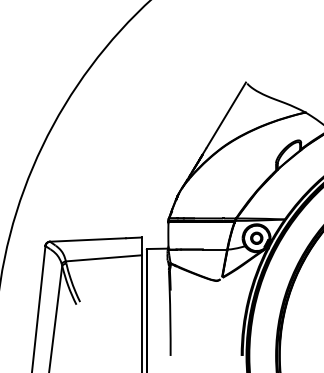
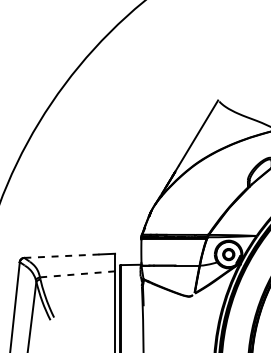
line: (88, 239) -> (62, 255), solid -> dashed
line: (103, 258) -> (77, 274), solid -> dashed

